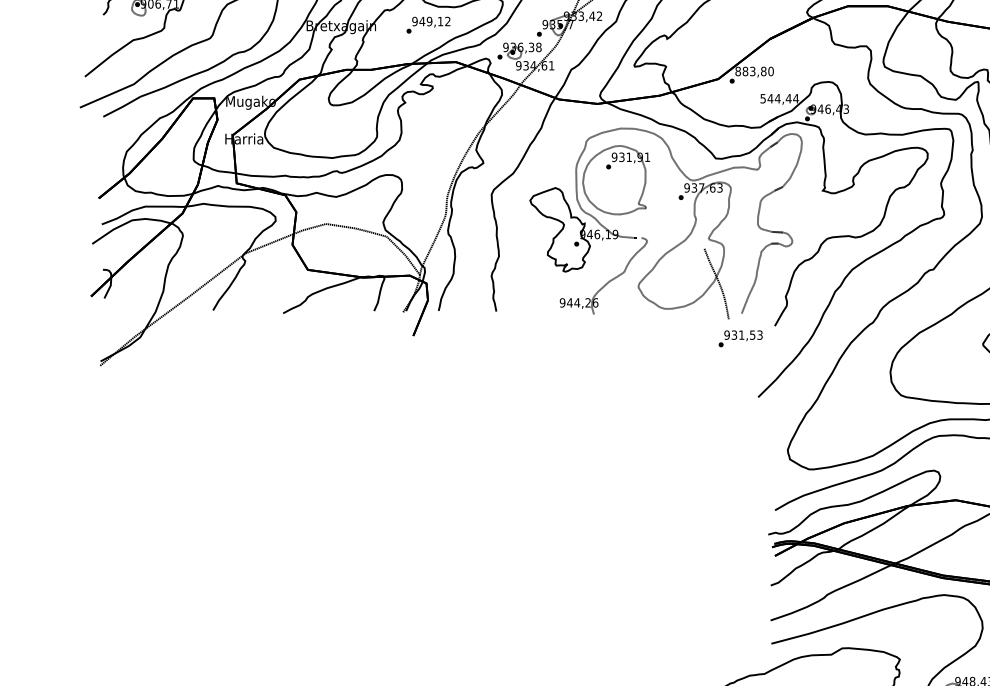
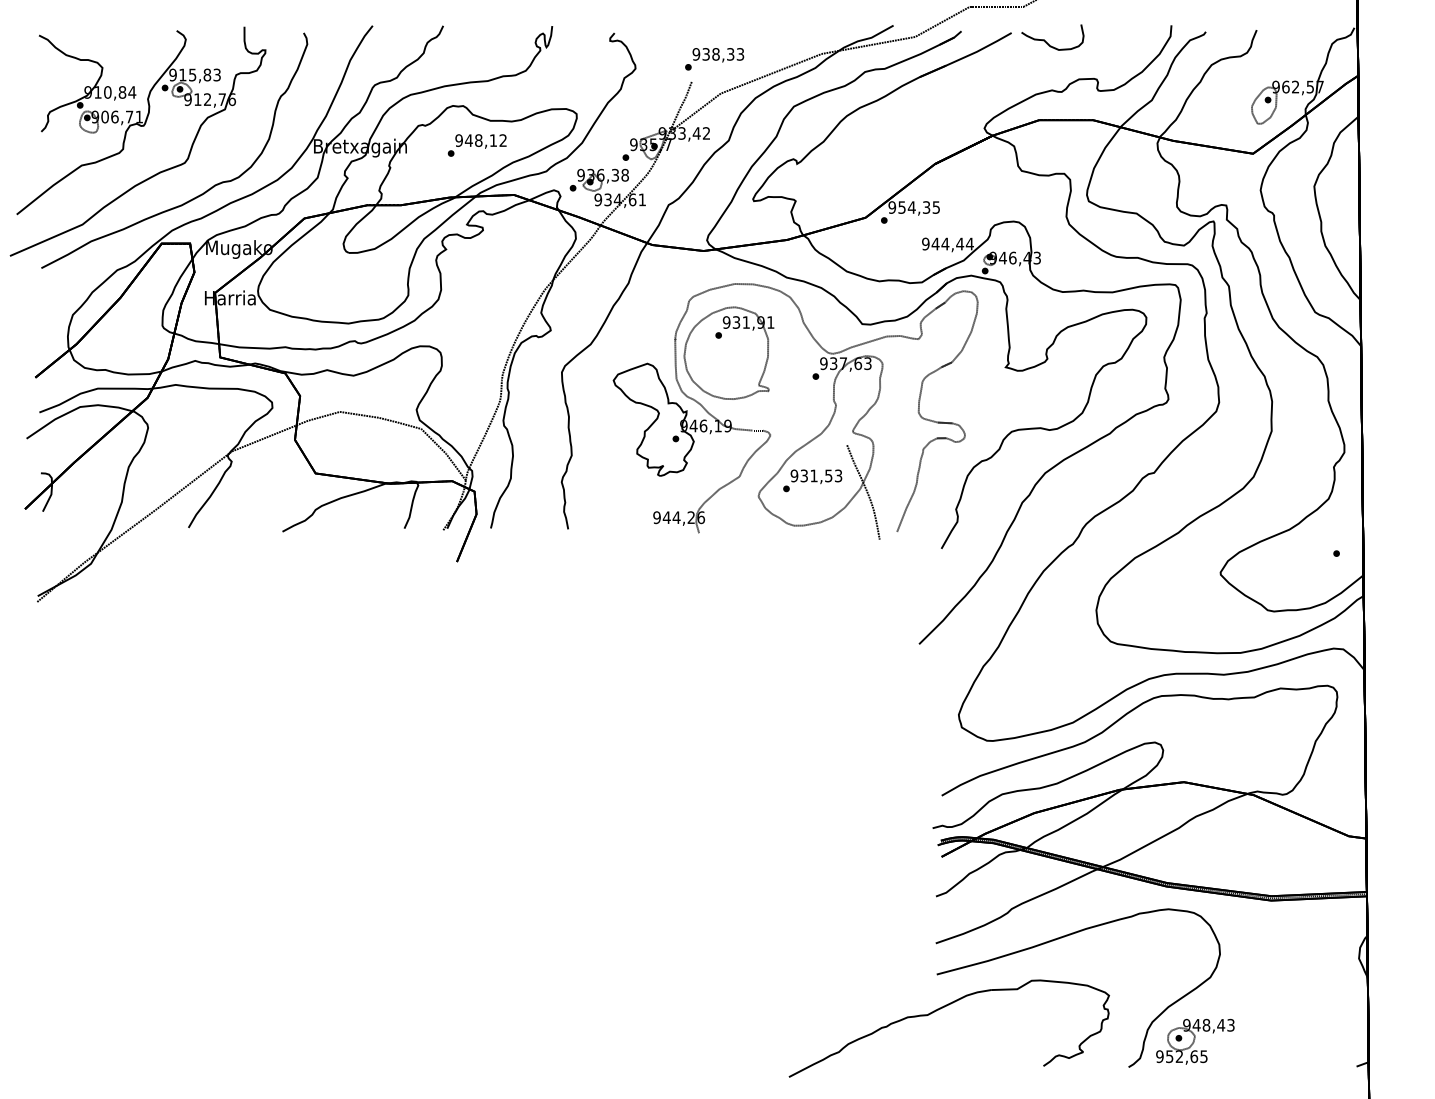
text: (429, 21) -> (478, 140), 949,12 -> 948,12
text: (754, 71) -> (914, 207), 883,80 -> 954,35
text: (762, 98) -> (925, 243), 544,44 -> 944,44
text: (740, 338) -> (812, 480), moved

